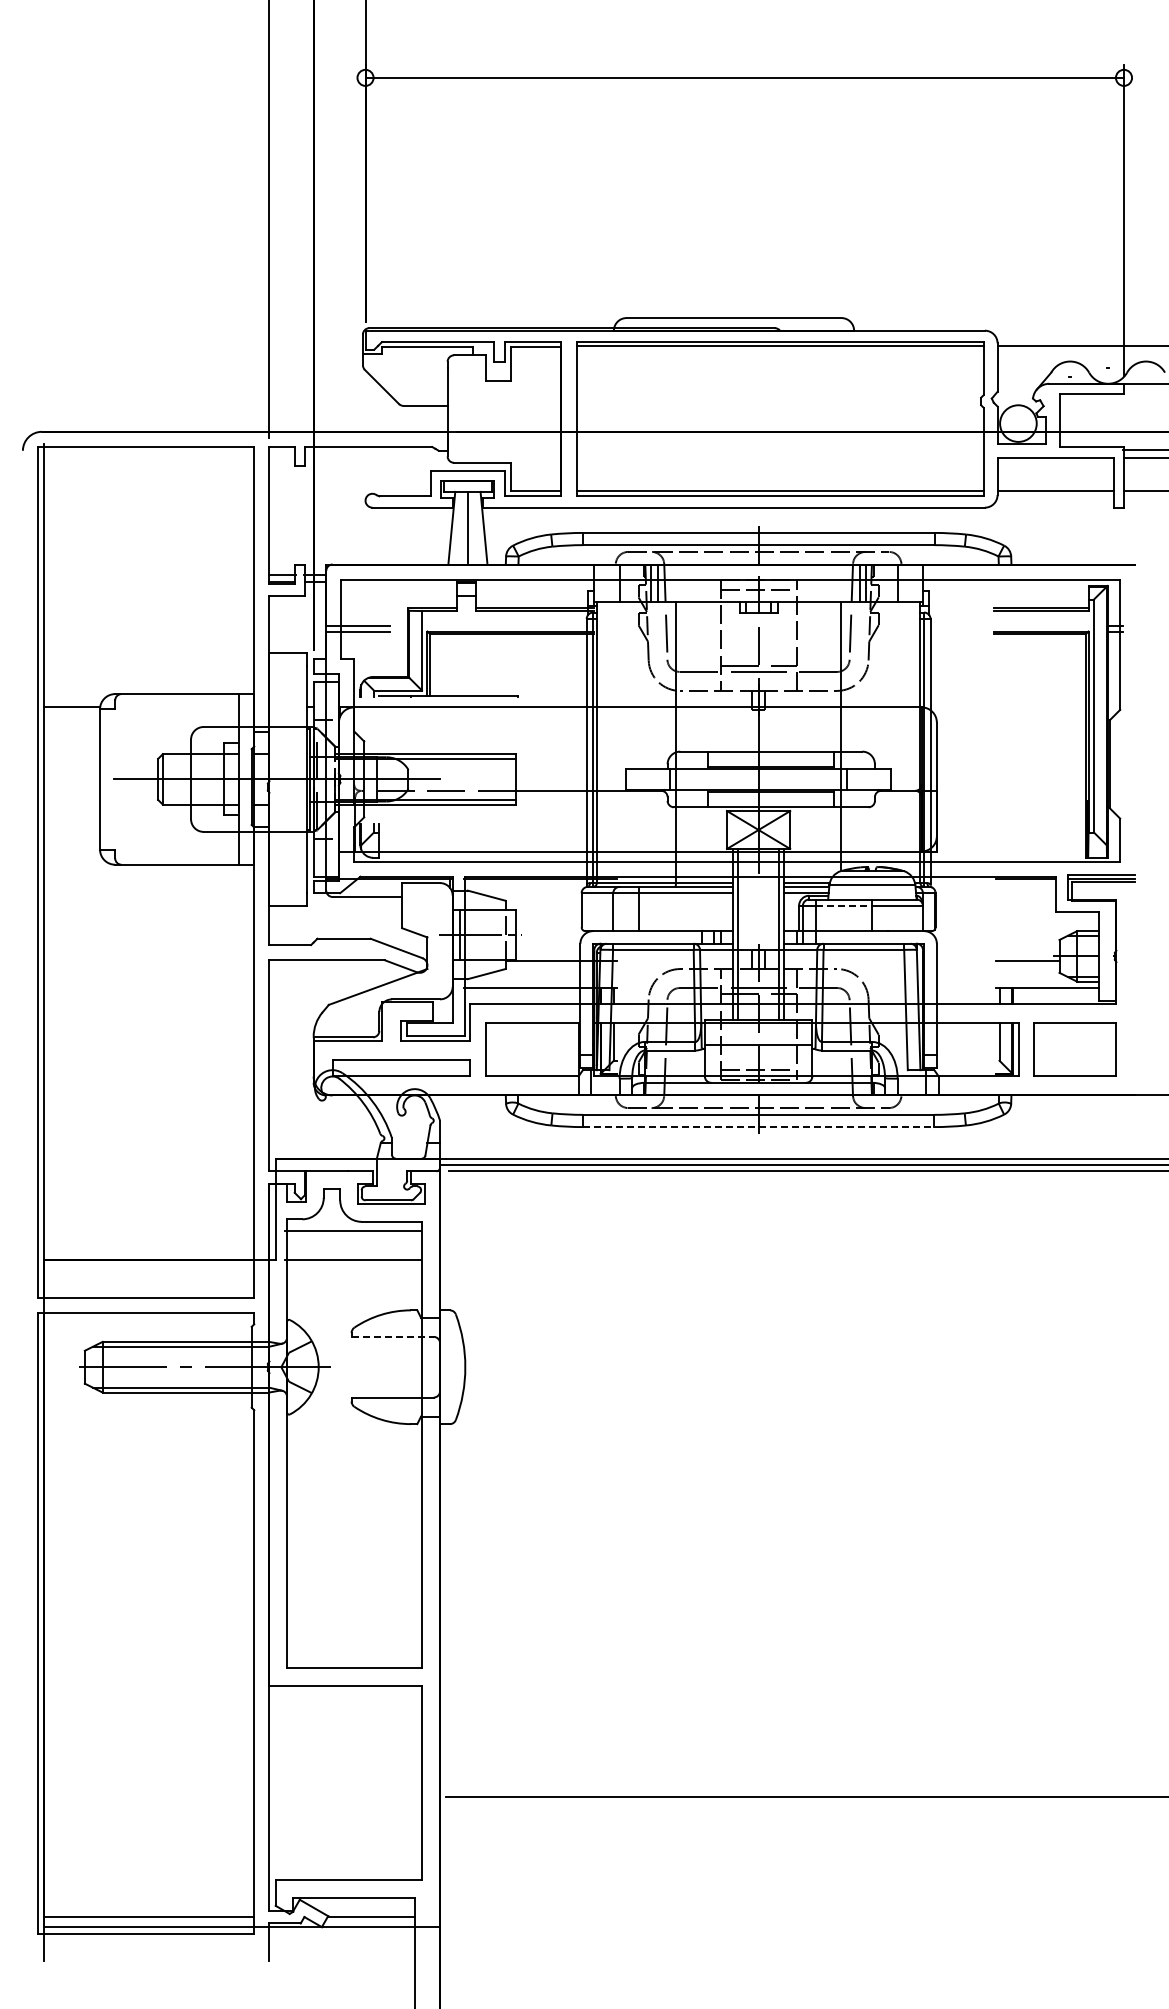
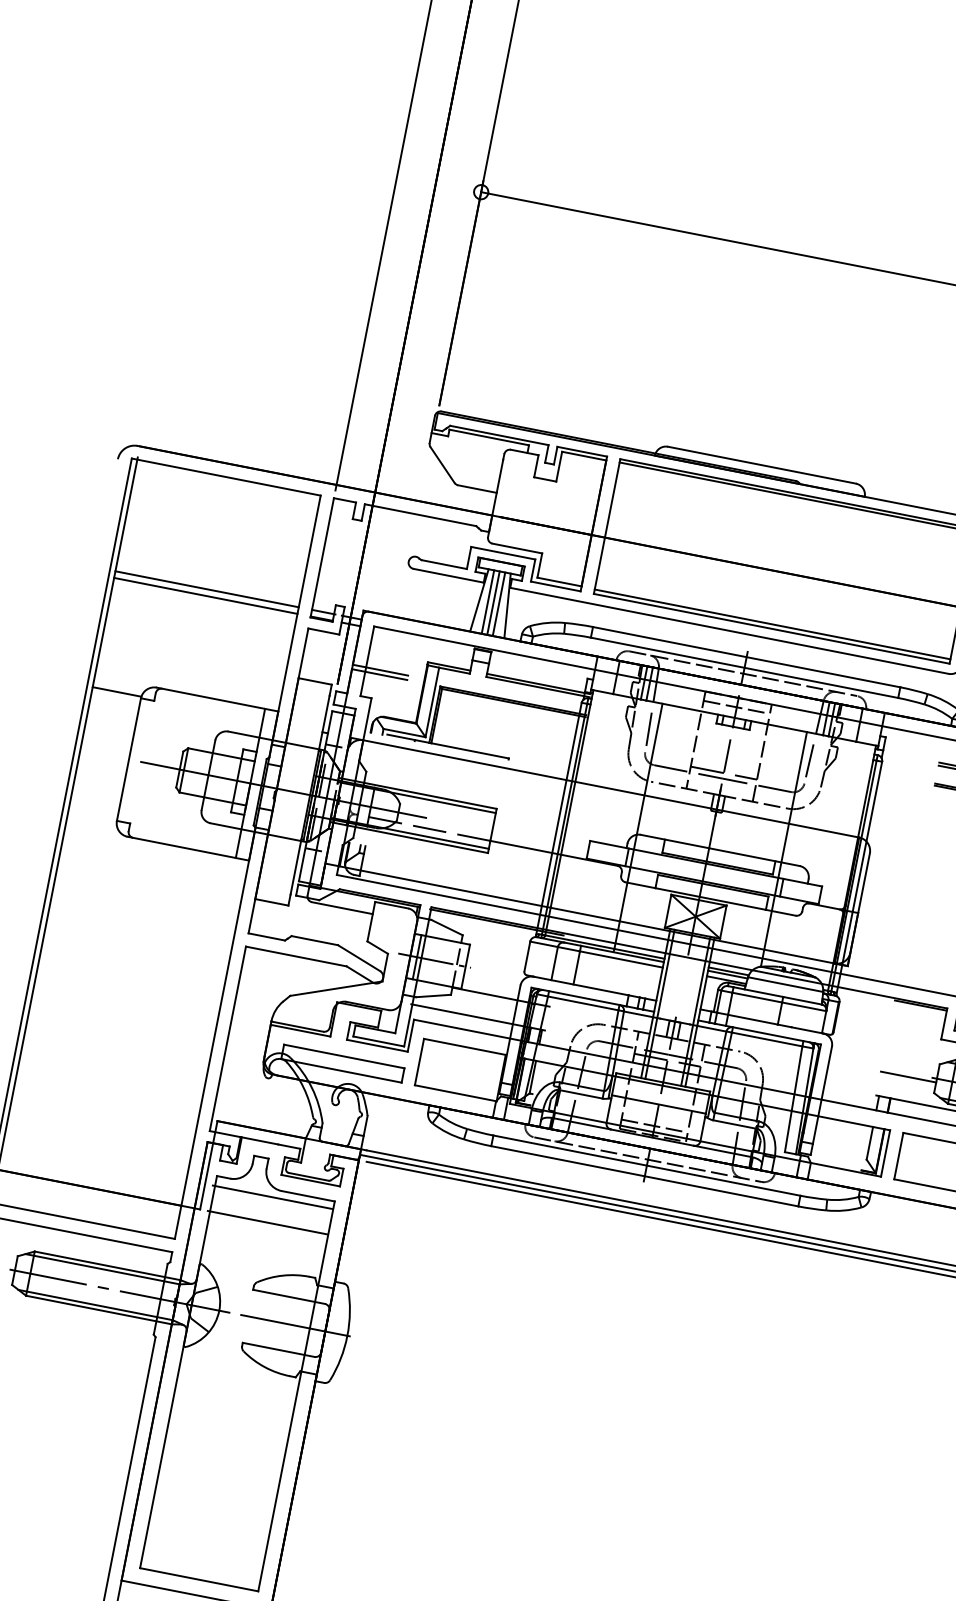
line: (461, 527) -> (487, 601), added
line: (474, 527) -> (499, 603), added
line: (149, 574) -> (207, 589), added
line: (149, 582) -> (205, 596), added
line: (844, 905) -> (757, 997), dashed -> solid
line: (758, 1127) -> (644, 1176), dashed -> solid
line: (393, 1336) -> (289, 1296), dashed -> solid
line: (405, 1367) -> (295, 1325), added

